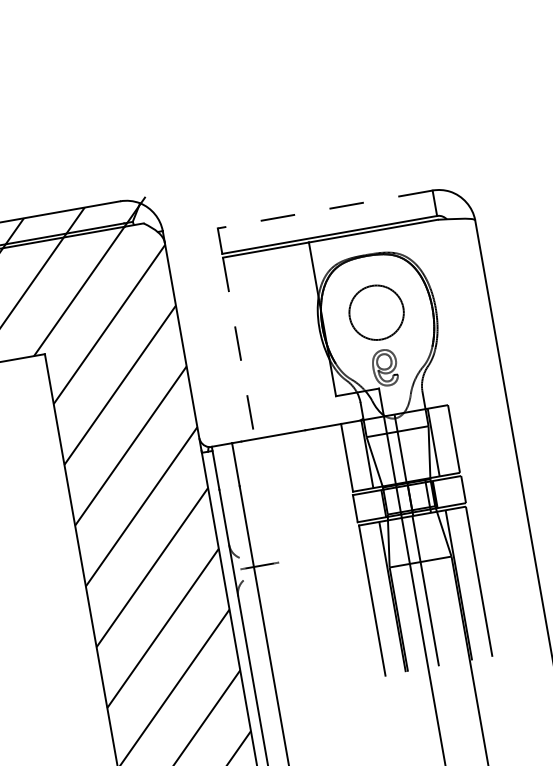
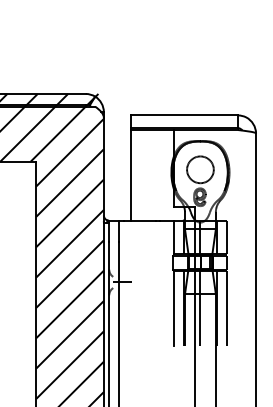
line: (325, 209) -> (184, 115), dashed -> solid
line: (238, 348) -> (130, 175), dashed -> solid

